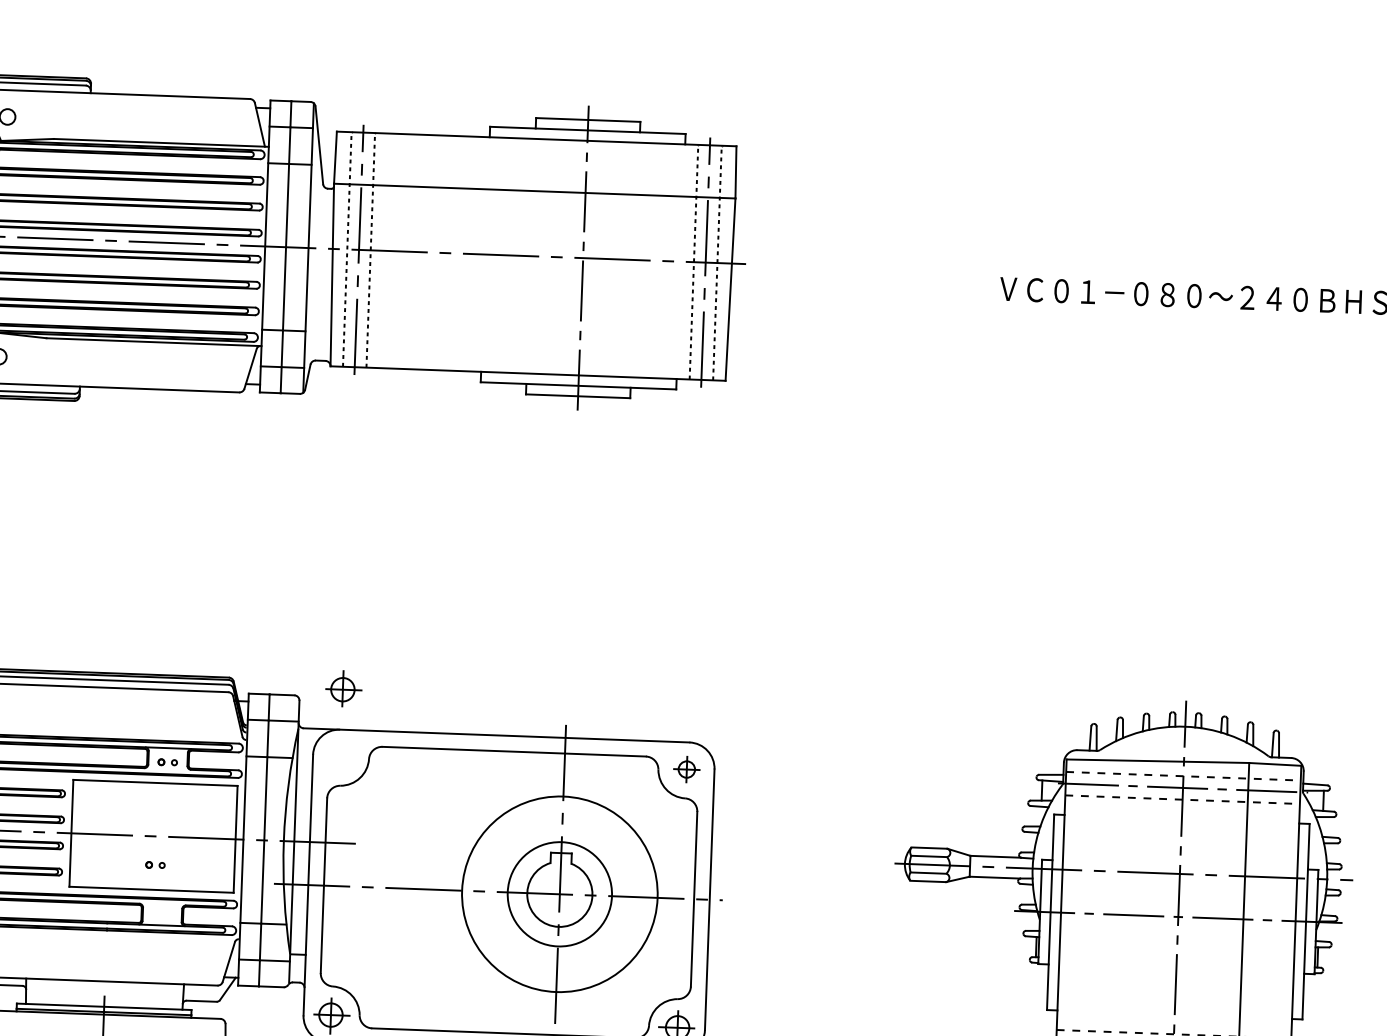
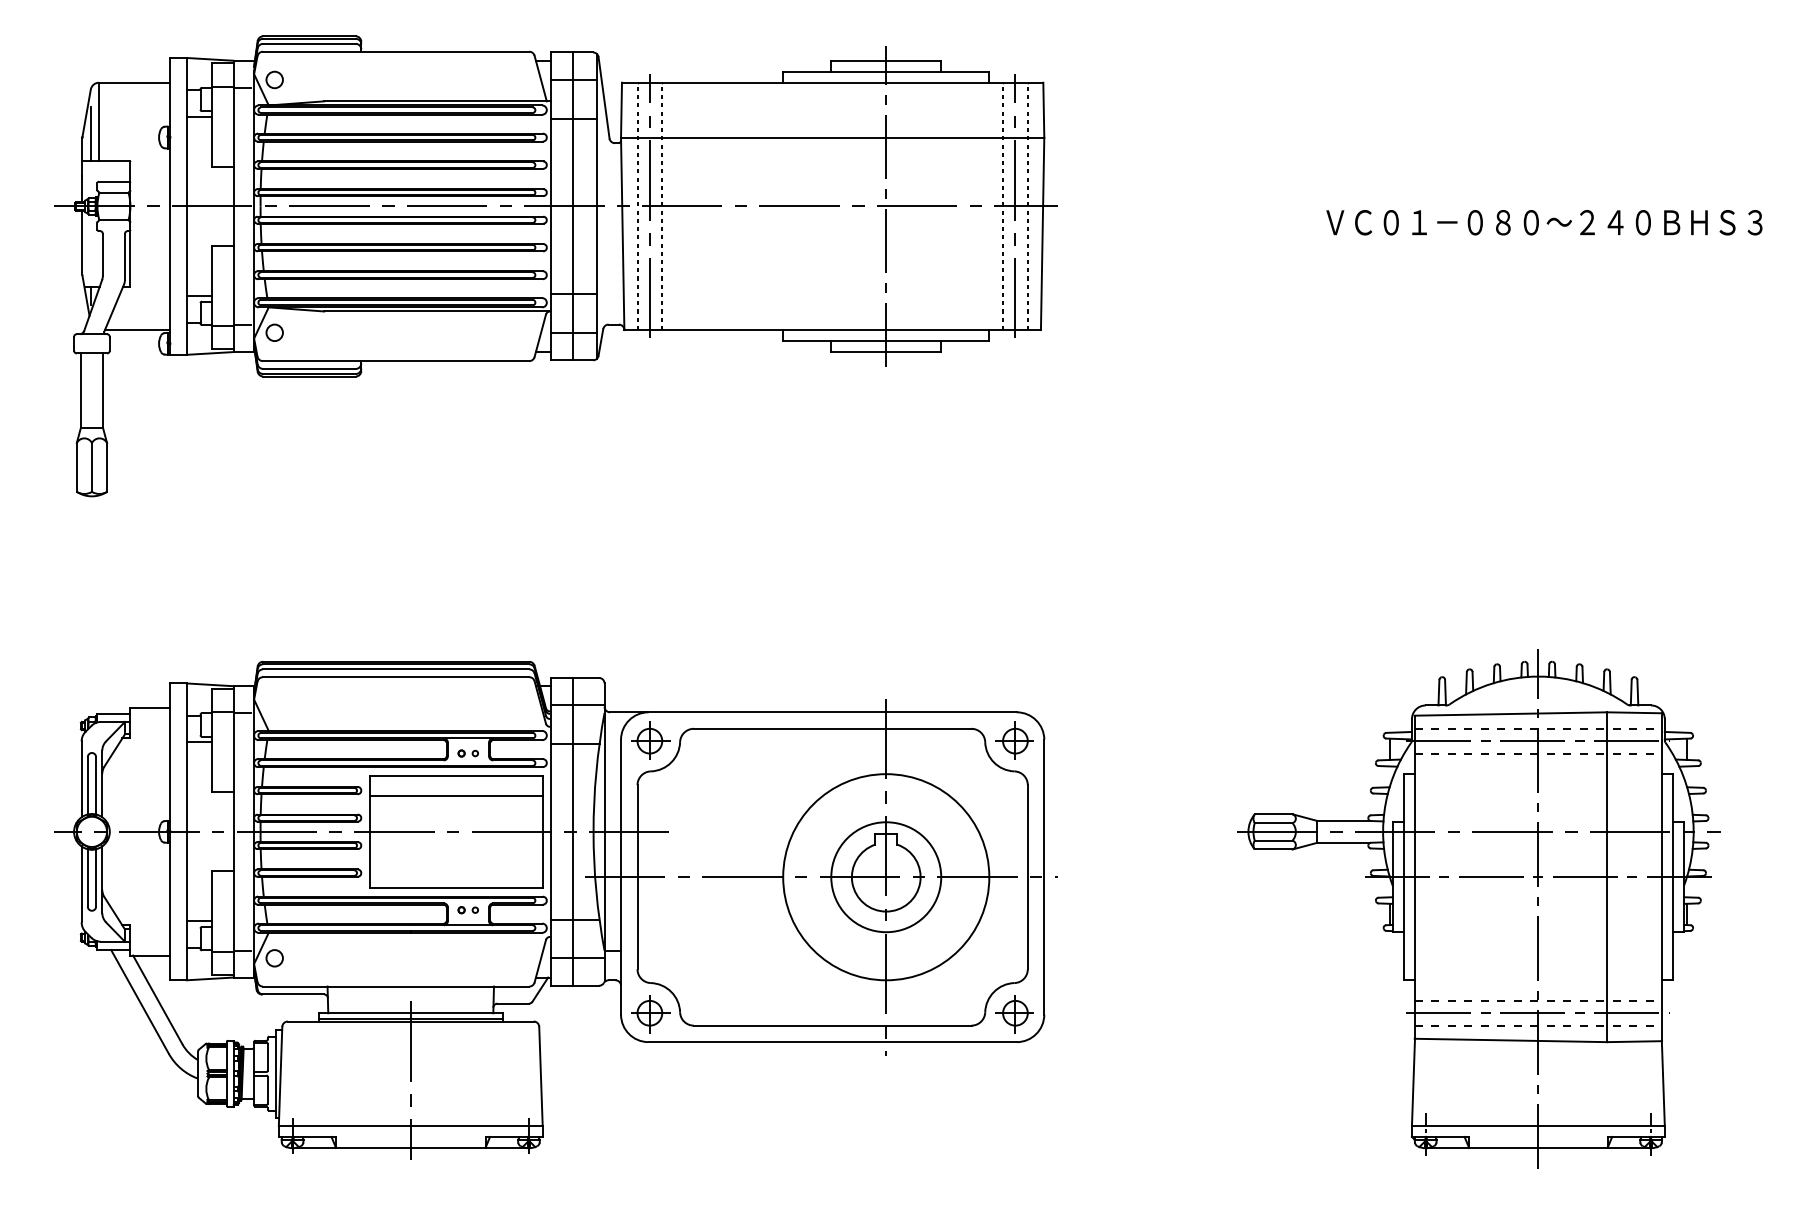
part: (343, 689) -> (650, 740), moved
part: (686, 769) -> (1014, 740), size x1.43
line: (154, 802) -> (455, 796), added
part: (154, 865) -> (467, 910), moved

